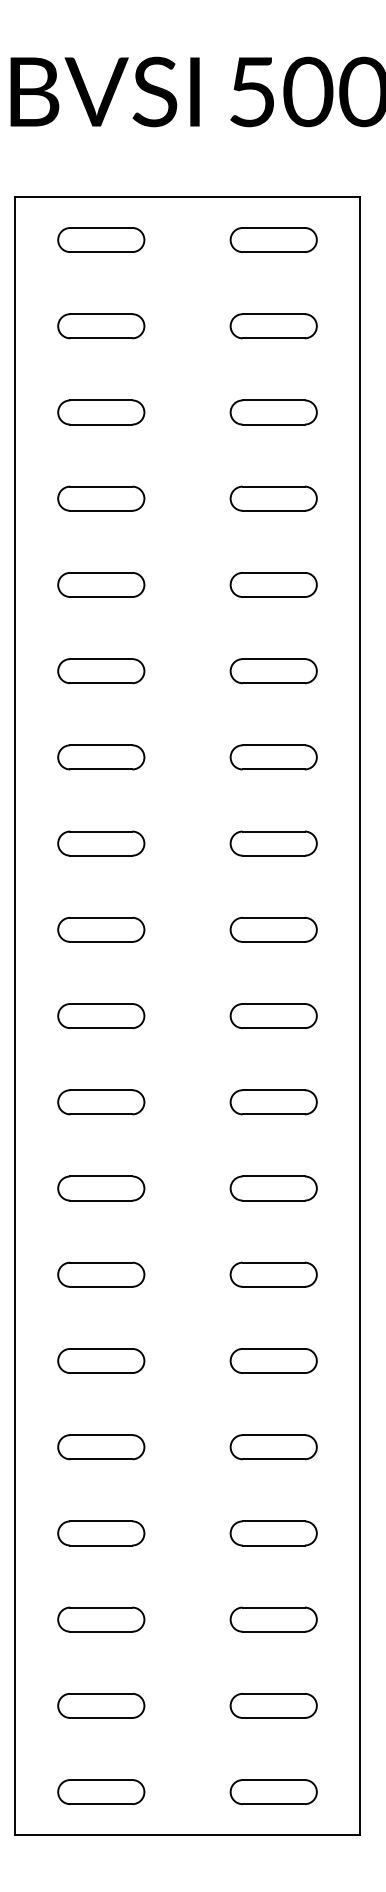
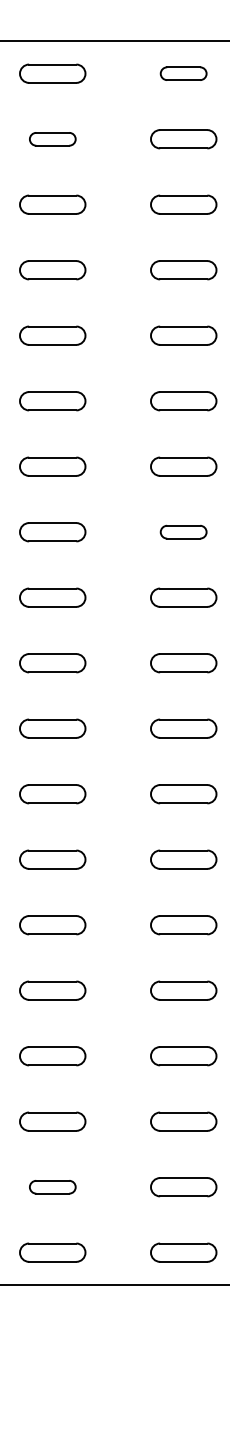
part: (273, 239) -> (183, 73), size x0.7
part: (101, 326) -> (52, 139), size x0.7
part: (273, 843) -> (183, 532), size x0.7
part: (101, 1705) -> (52, 1186), size x0.7

